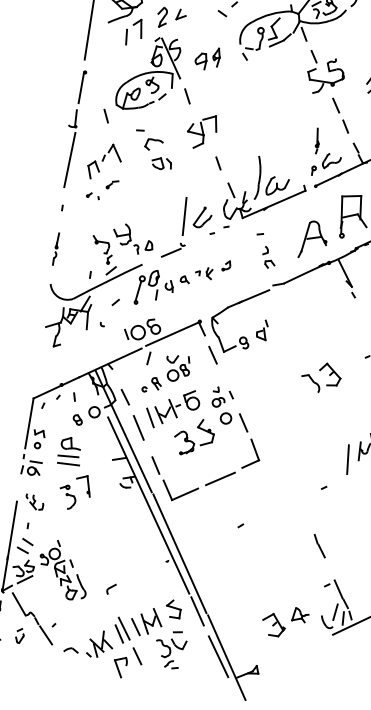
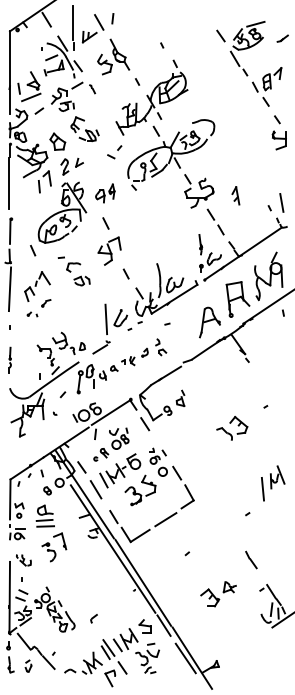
line: (186, 96) -> (105, 223), moved
part: (269, 257) -> (161, 347), moved
part: (285, 622) -> (218, 594), moved

